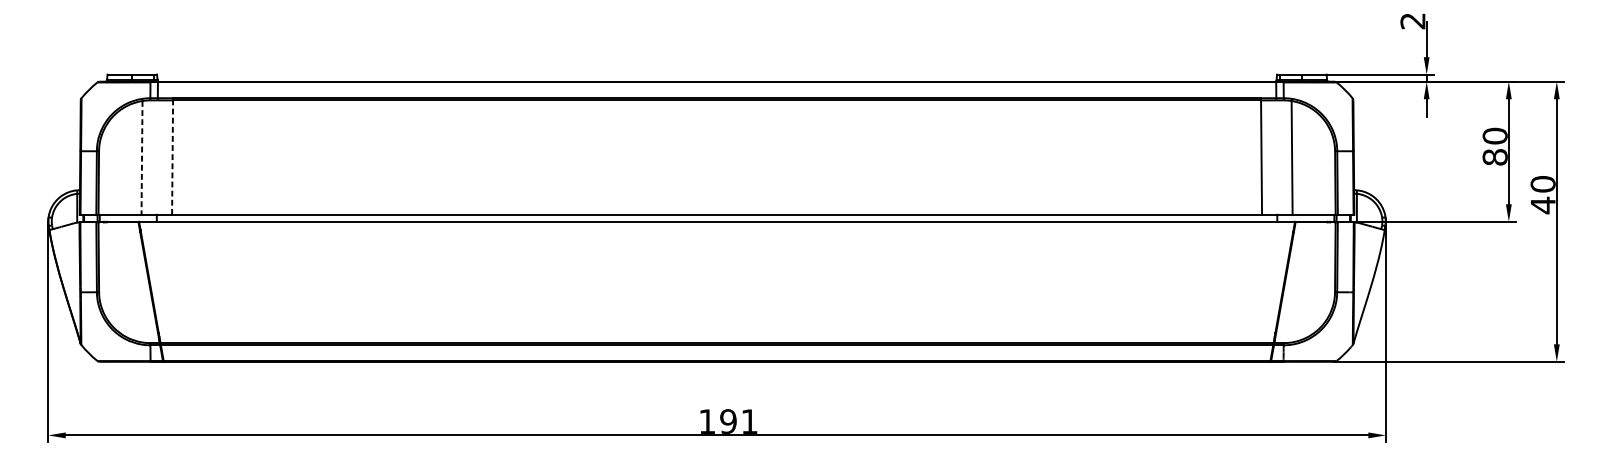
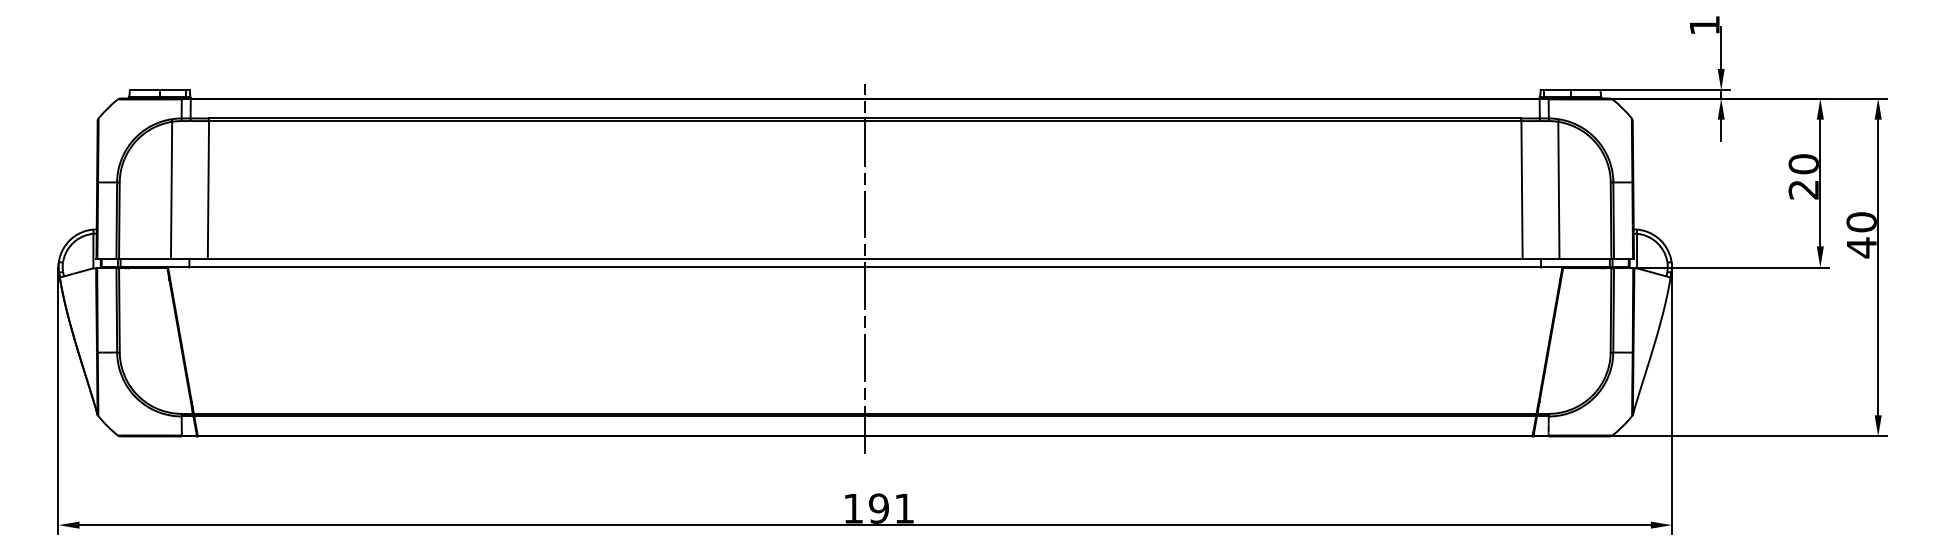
text: (1412, 21) -> (1704, 25), 2 -> 1
line: (141, 157) -> (171, 190), dashed -> solid
line: (172, 157) -> (208, 190), dashed -> solid
text: (1494, 157) -> (1803, 189), 80 -> 20
line: (717, 222) -> (865, 268), added

